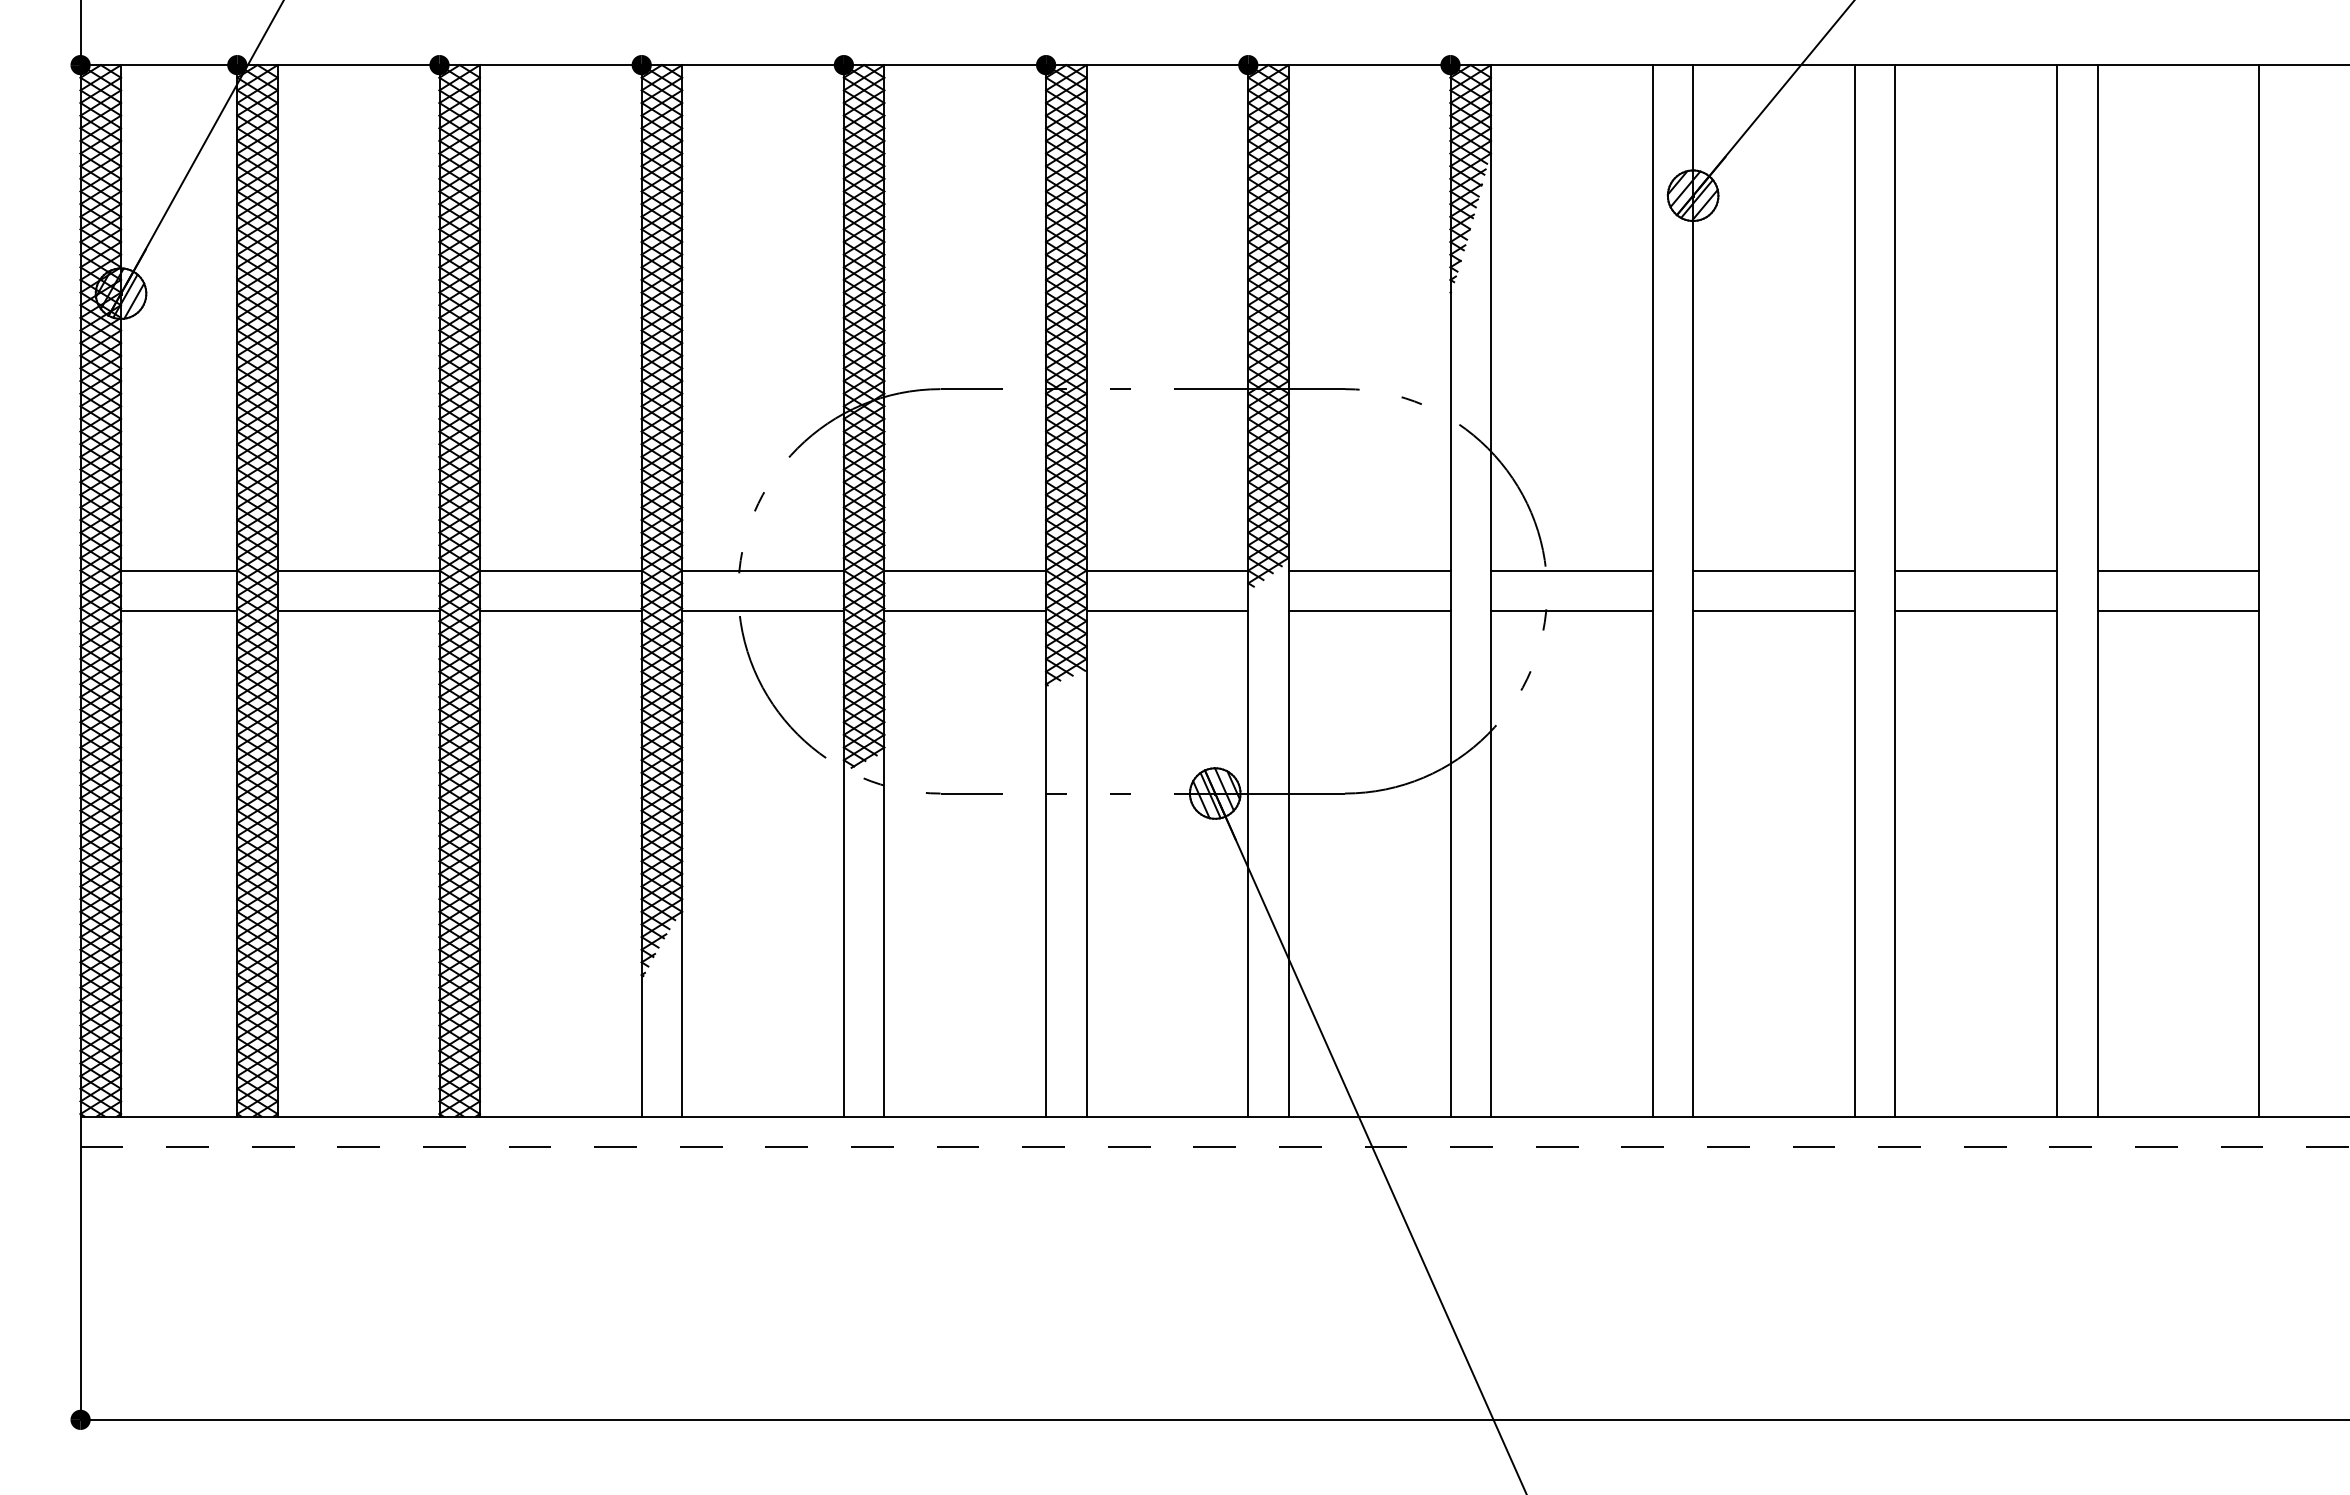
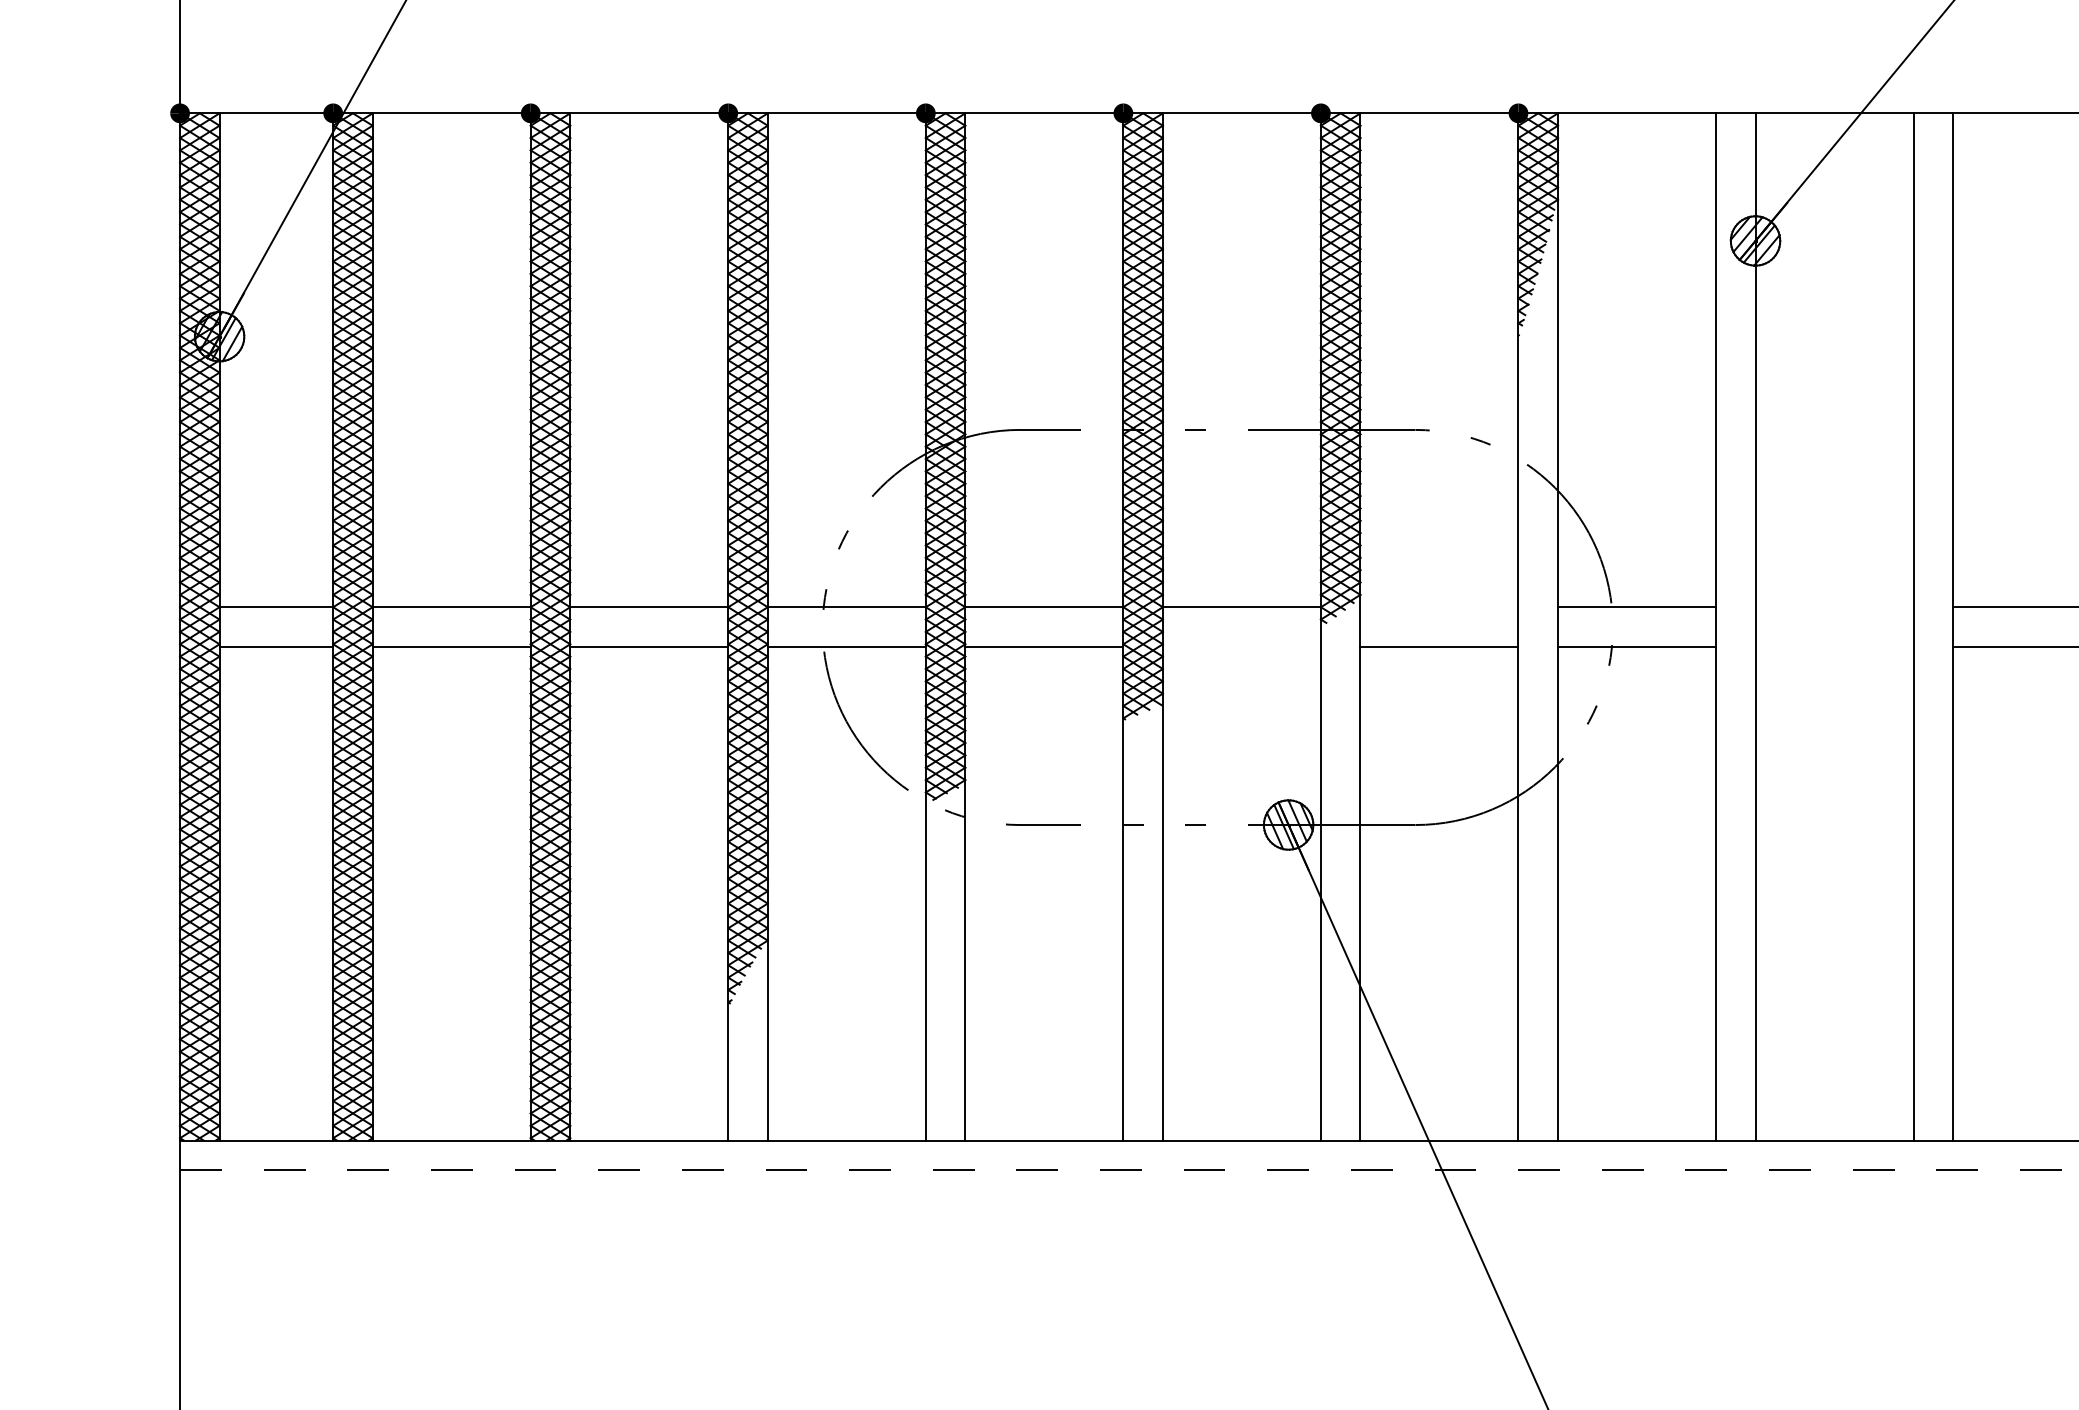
line: (1369, 570) -> (1439, 607), removed
line: (1773, 570) -> (1834, 607), removed
line: (1167, 611) -> (1241, 647), removed
line: (1773, 611) -> (1834, 647), removed

